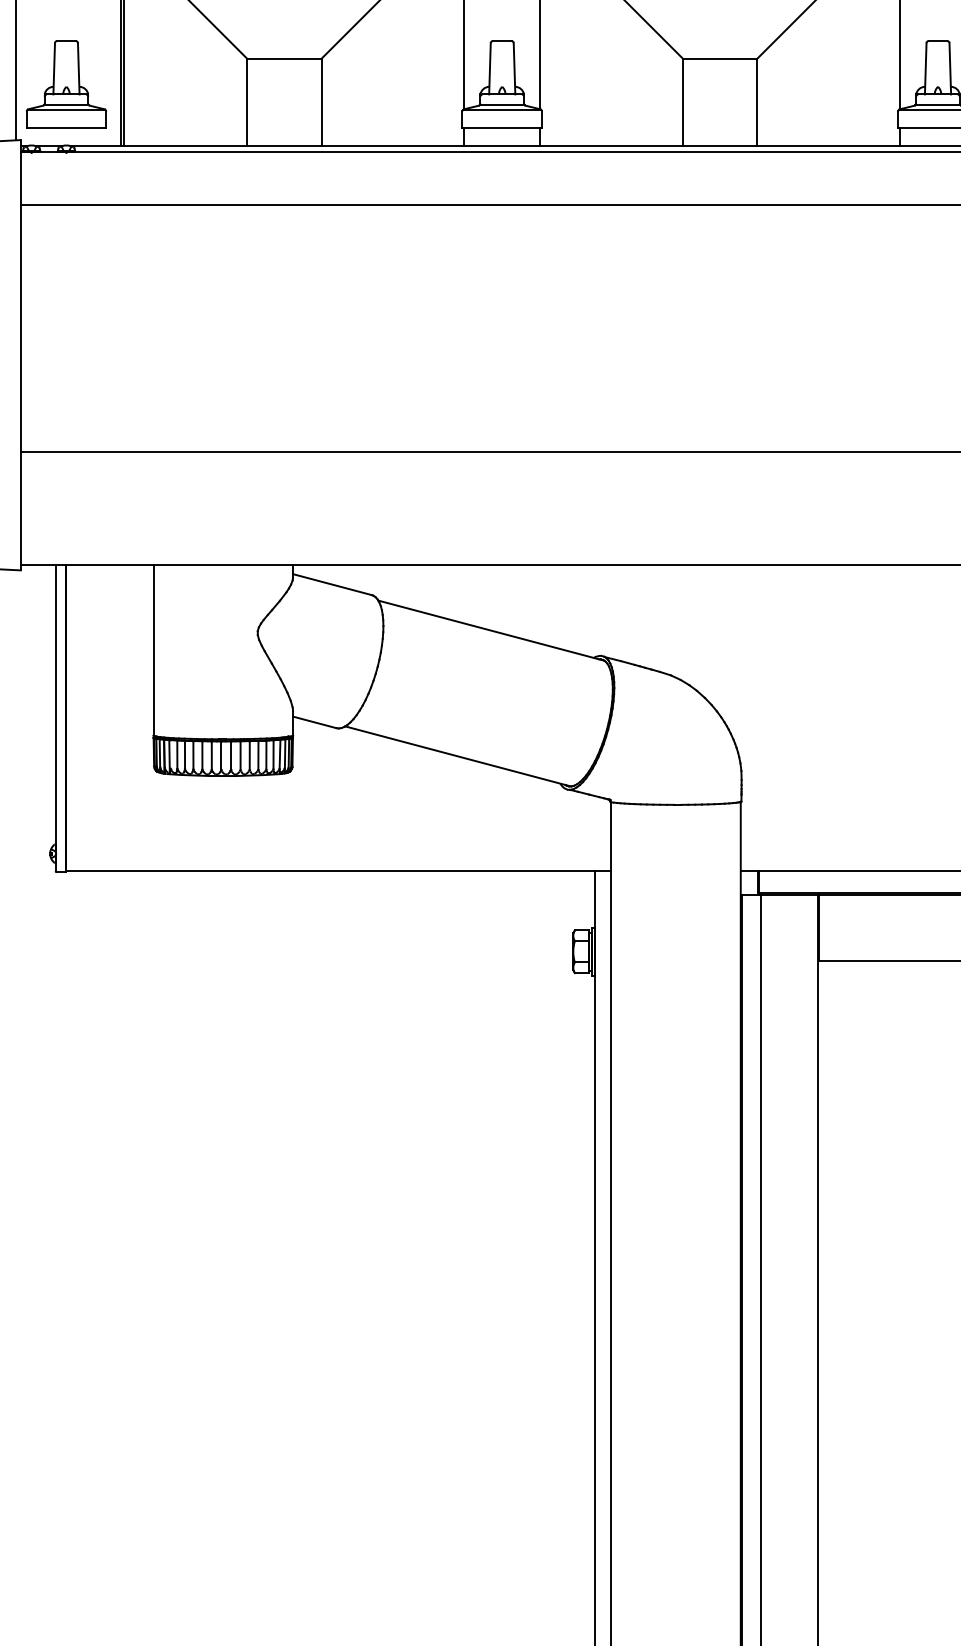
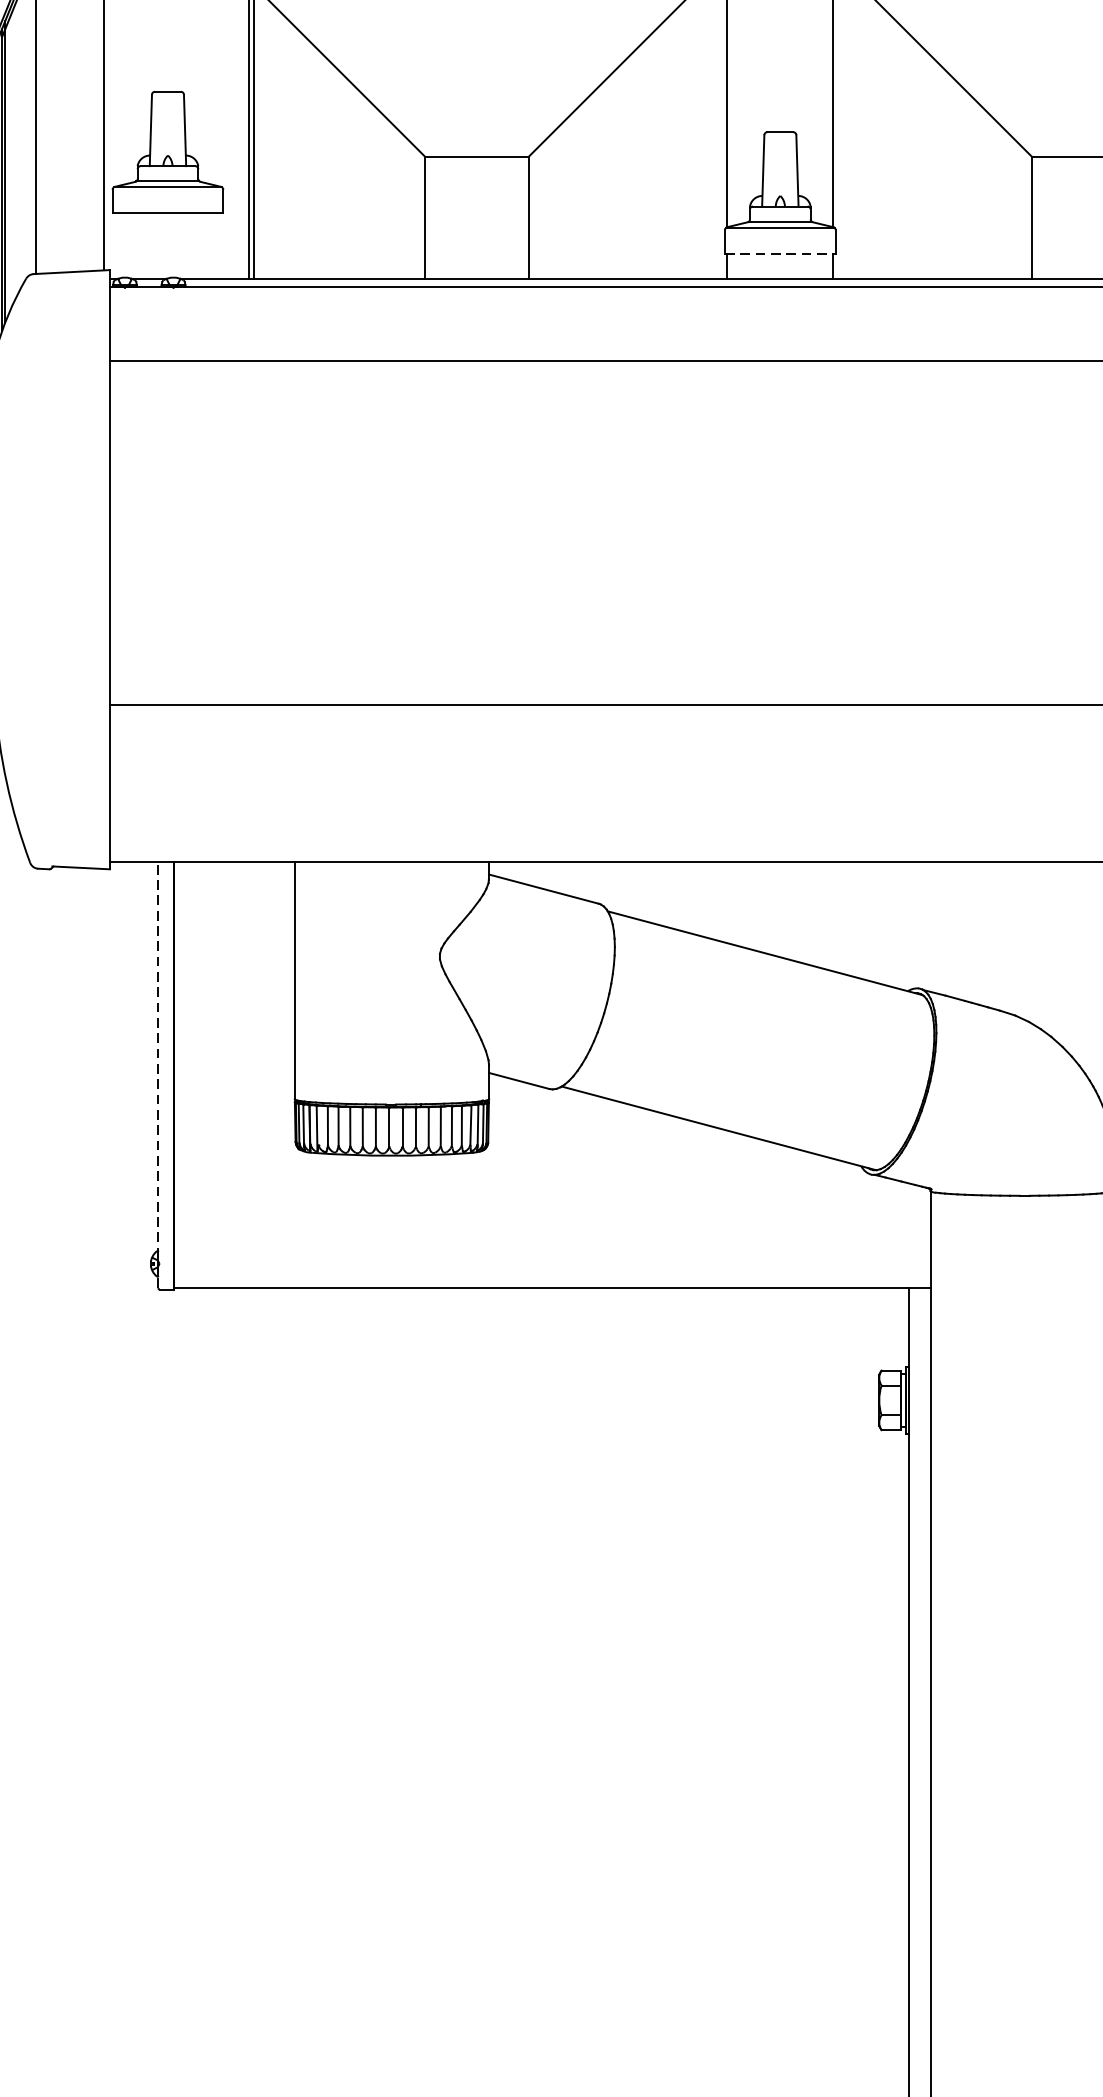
part: (66, 84) -> (167, 152), moved
line: (502, 128) -> (780, 253), solid -> dashed
line: (55, 717) -> (158, 1074), solid -> dashed

